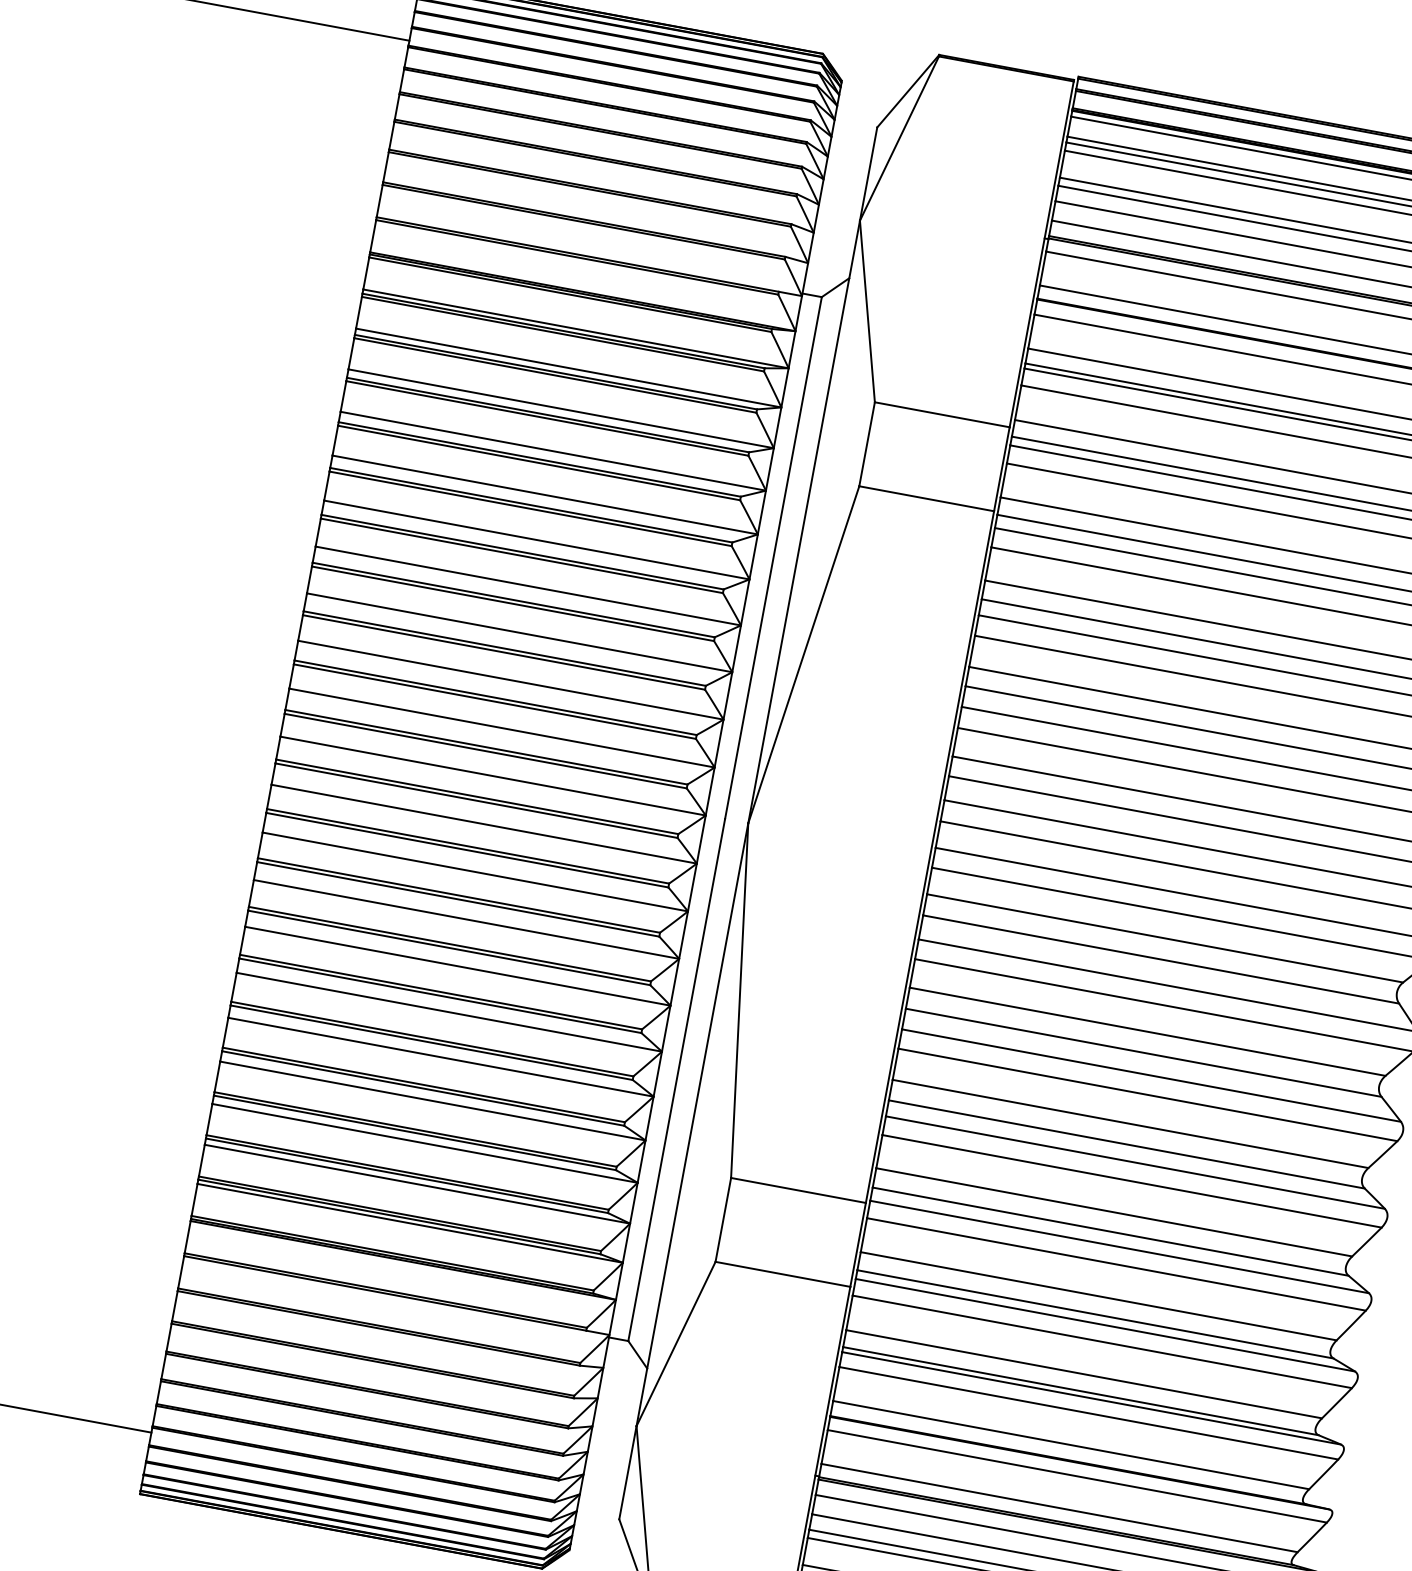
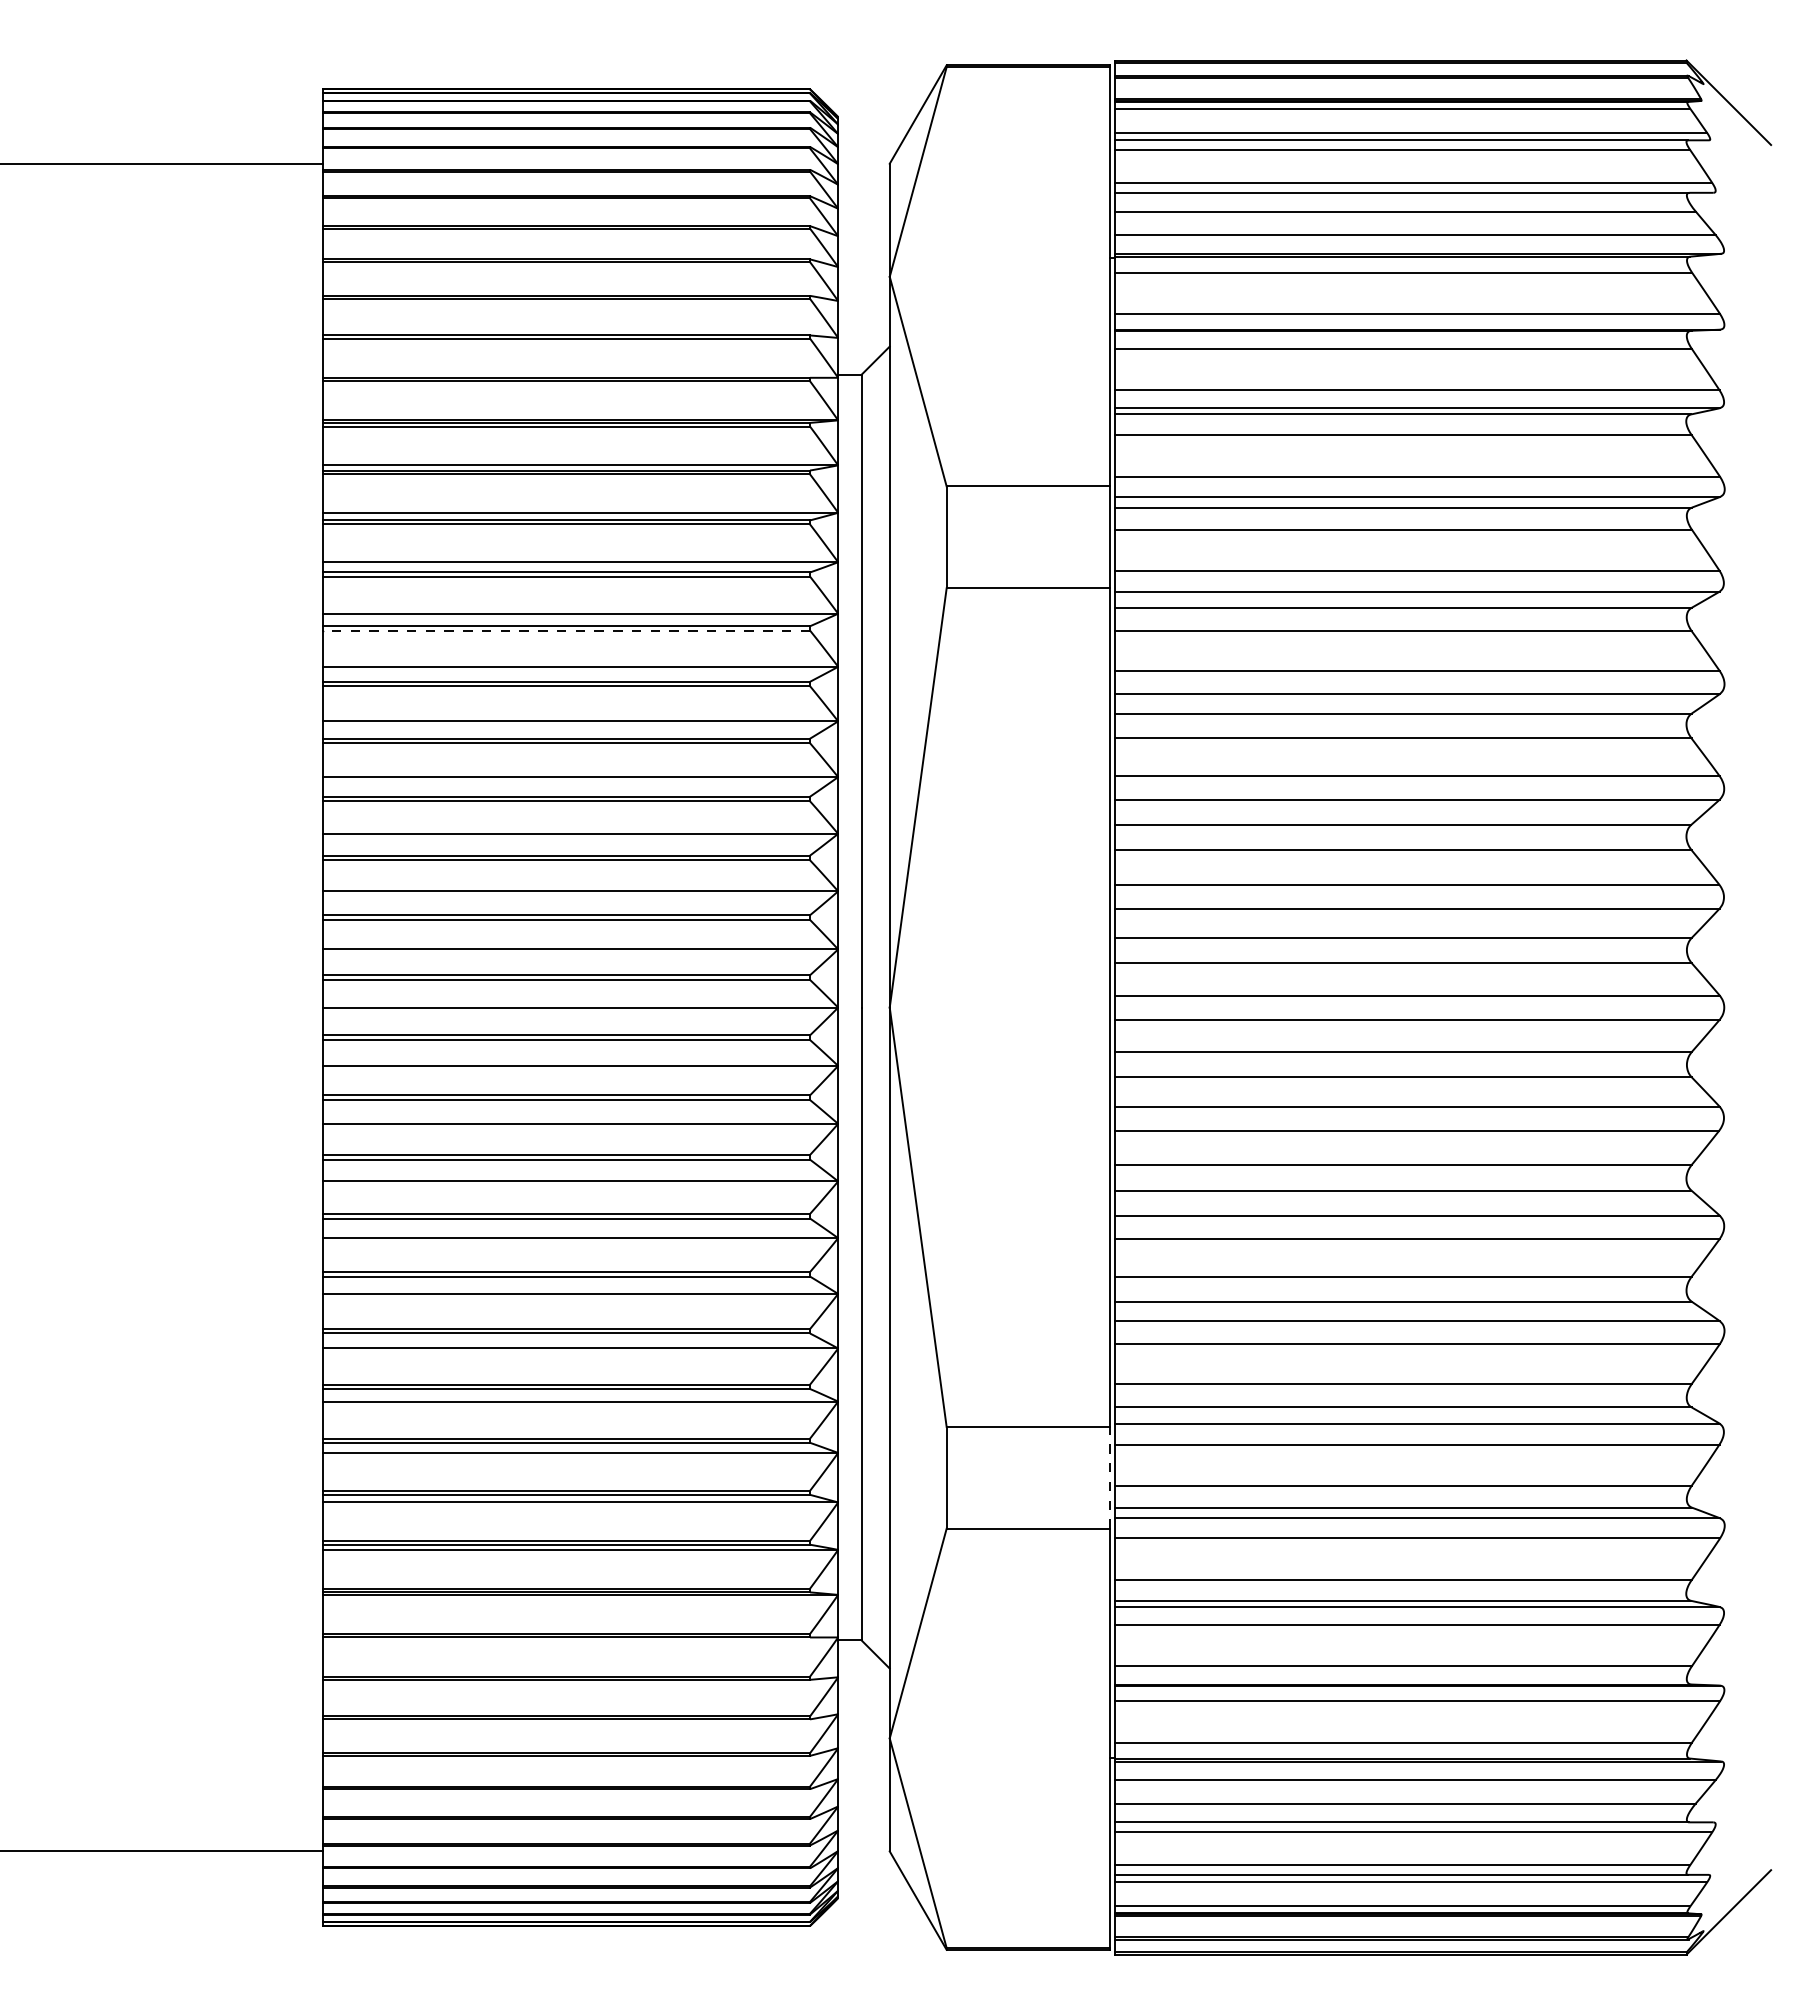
line: (539, 462) -> (566, 630), solid -> dashed
line: (858, 1244) -> (1110, 1477), solid -> dashed

